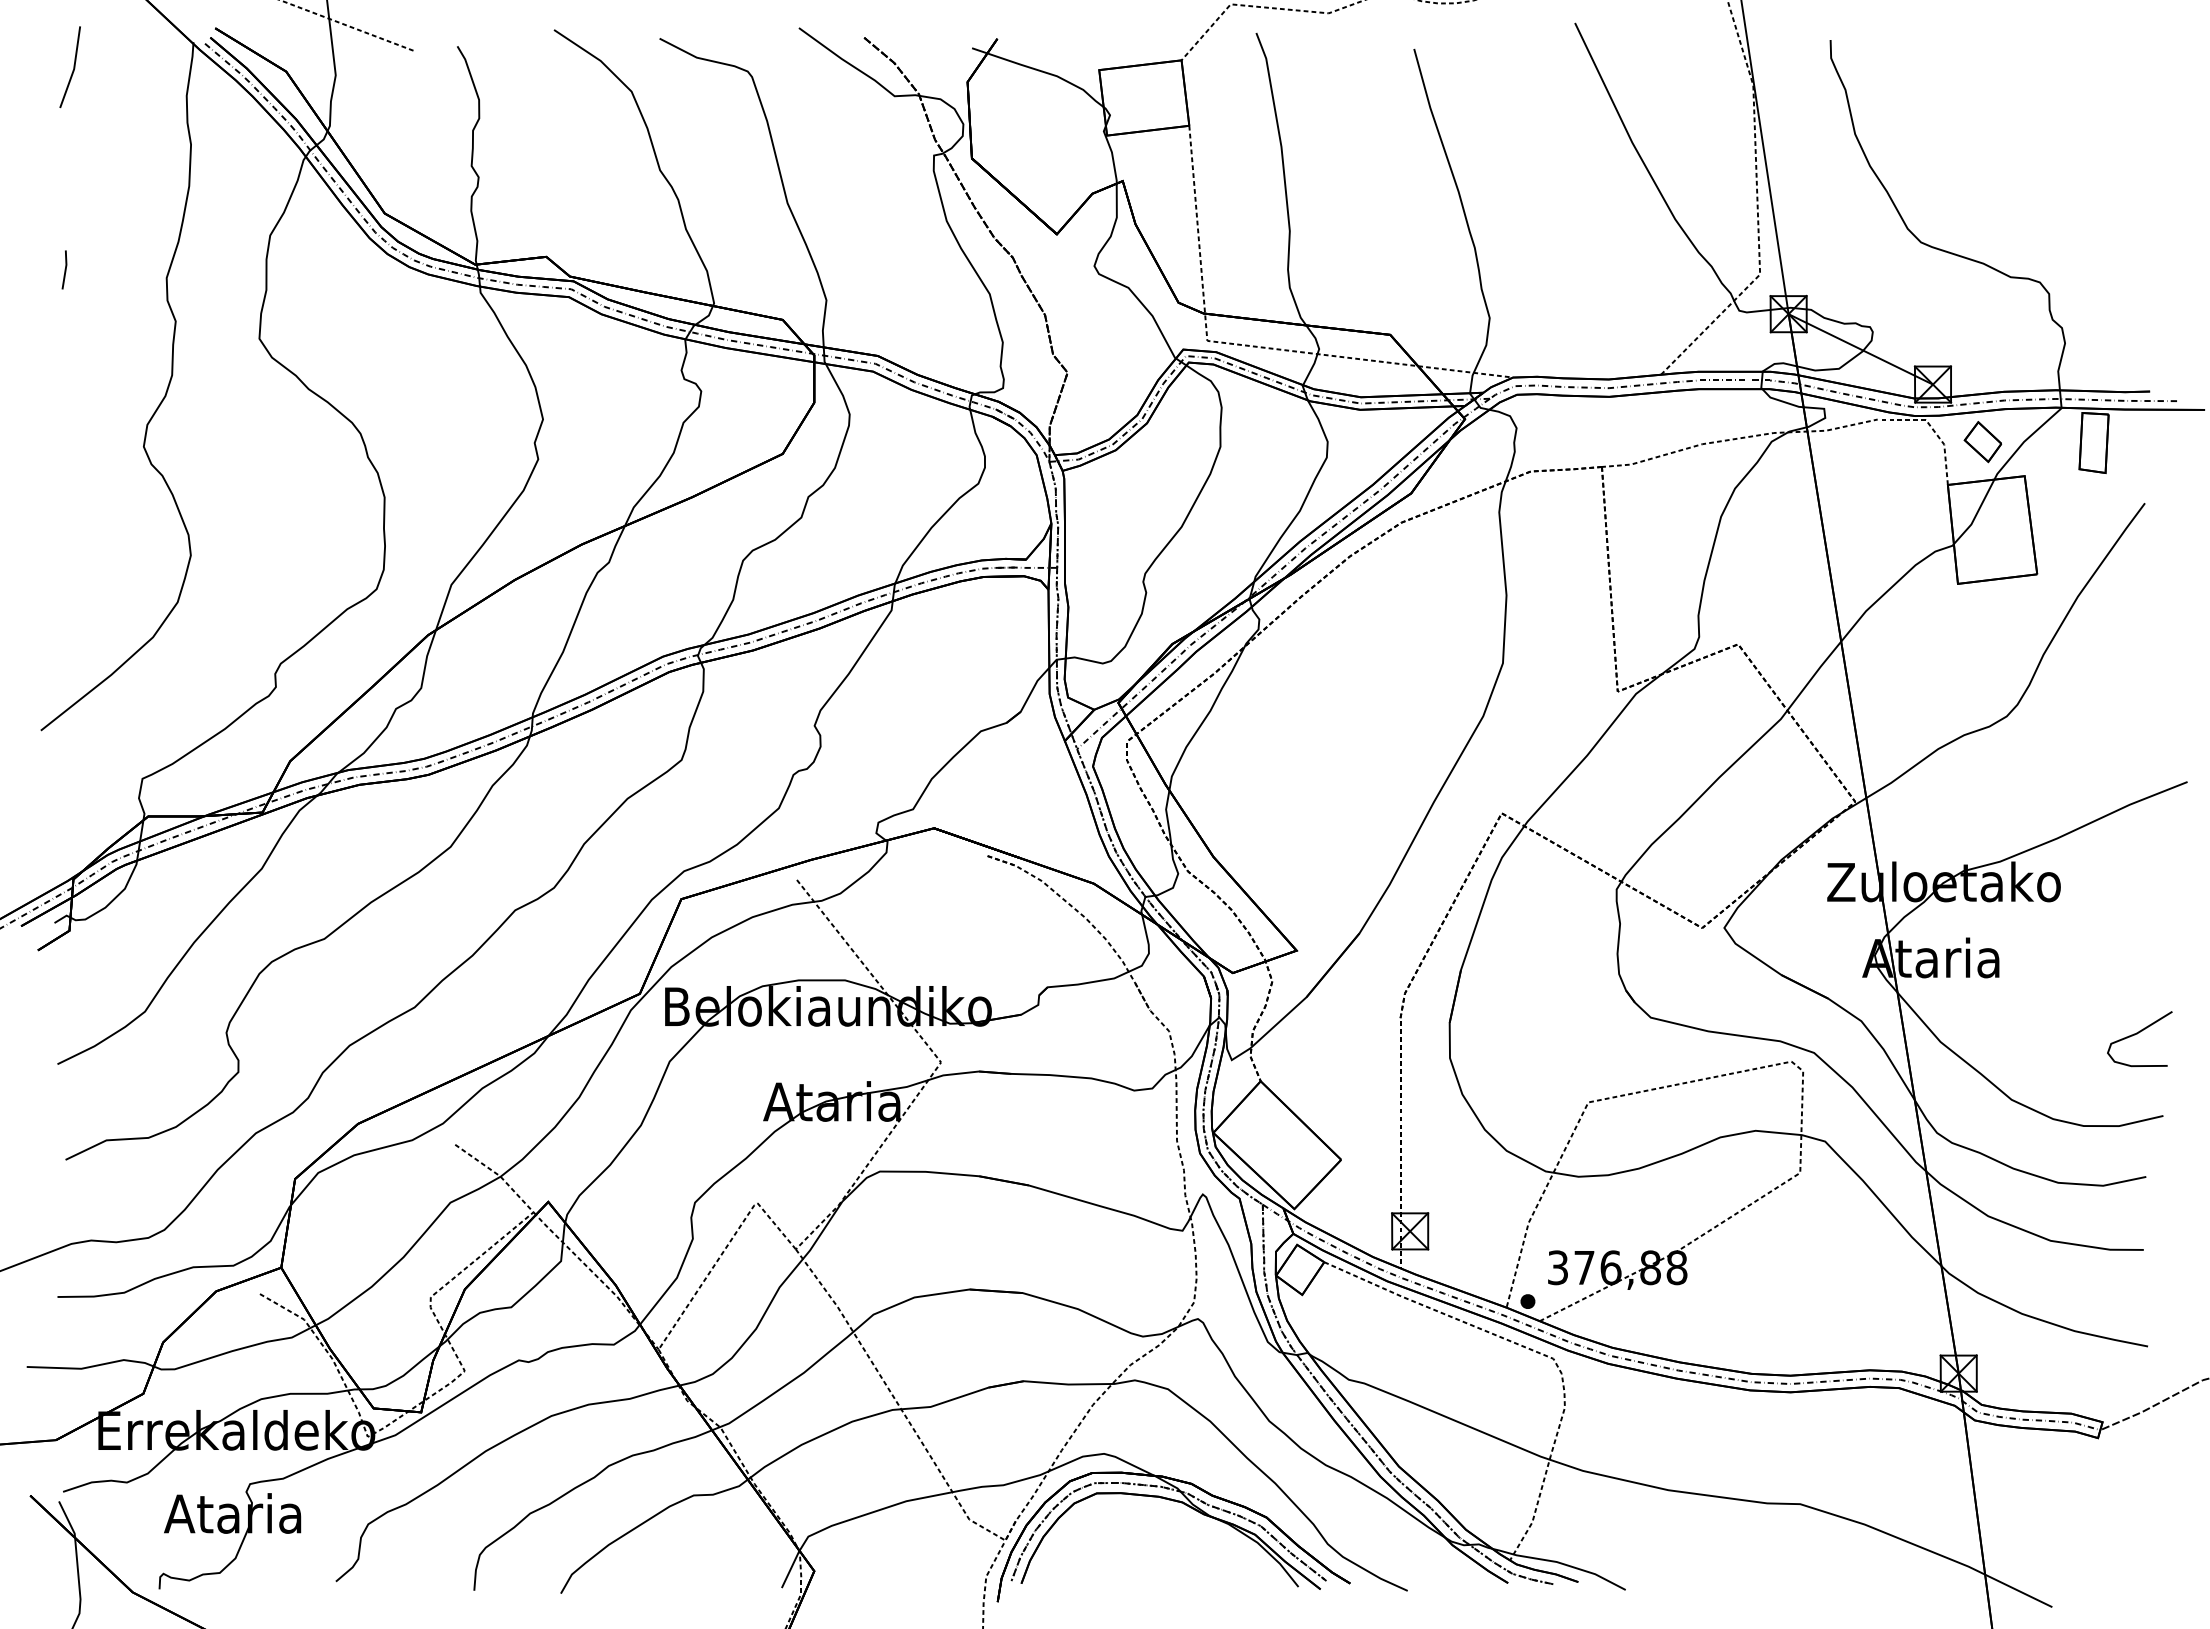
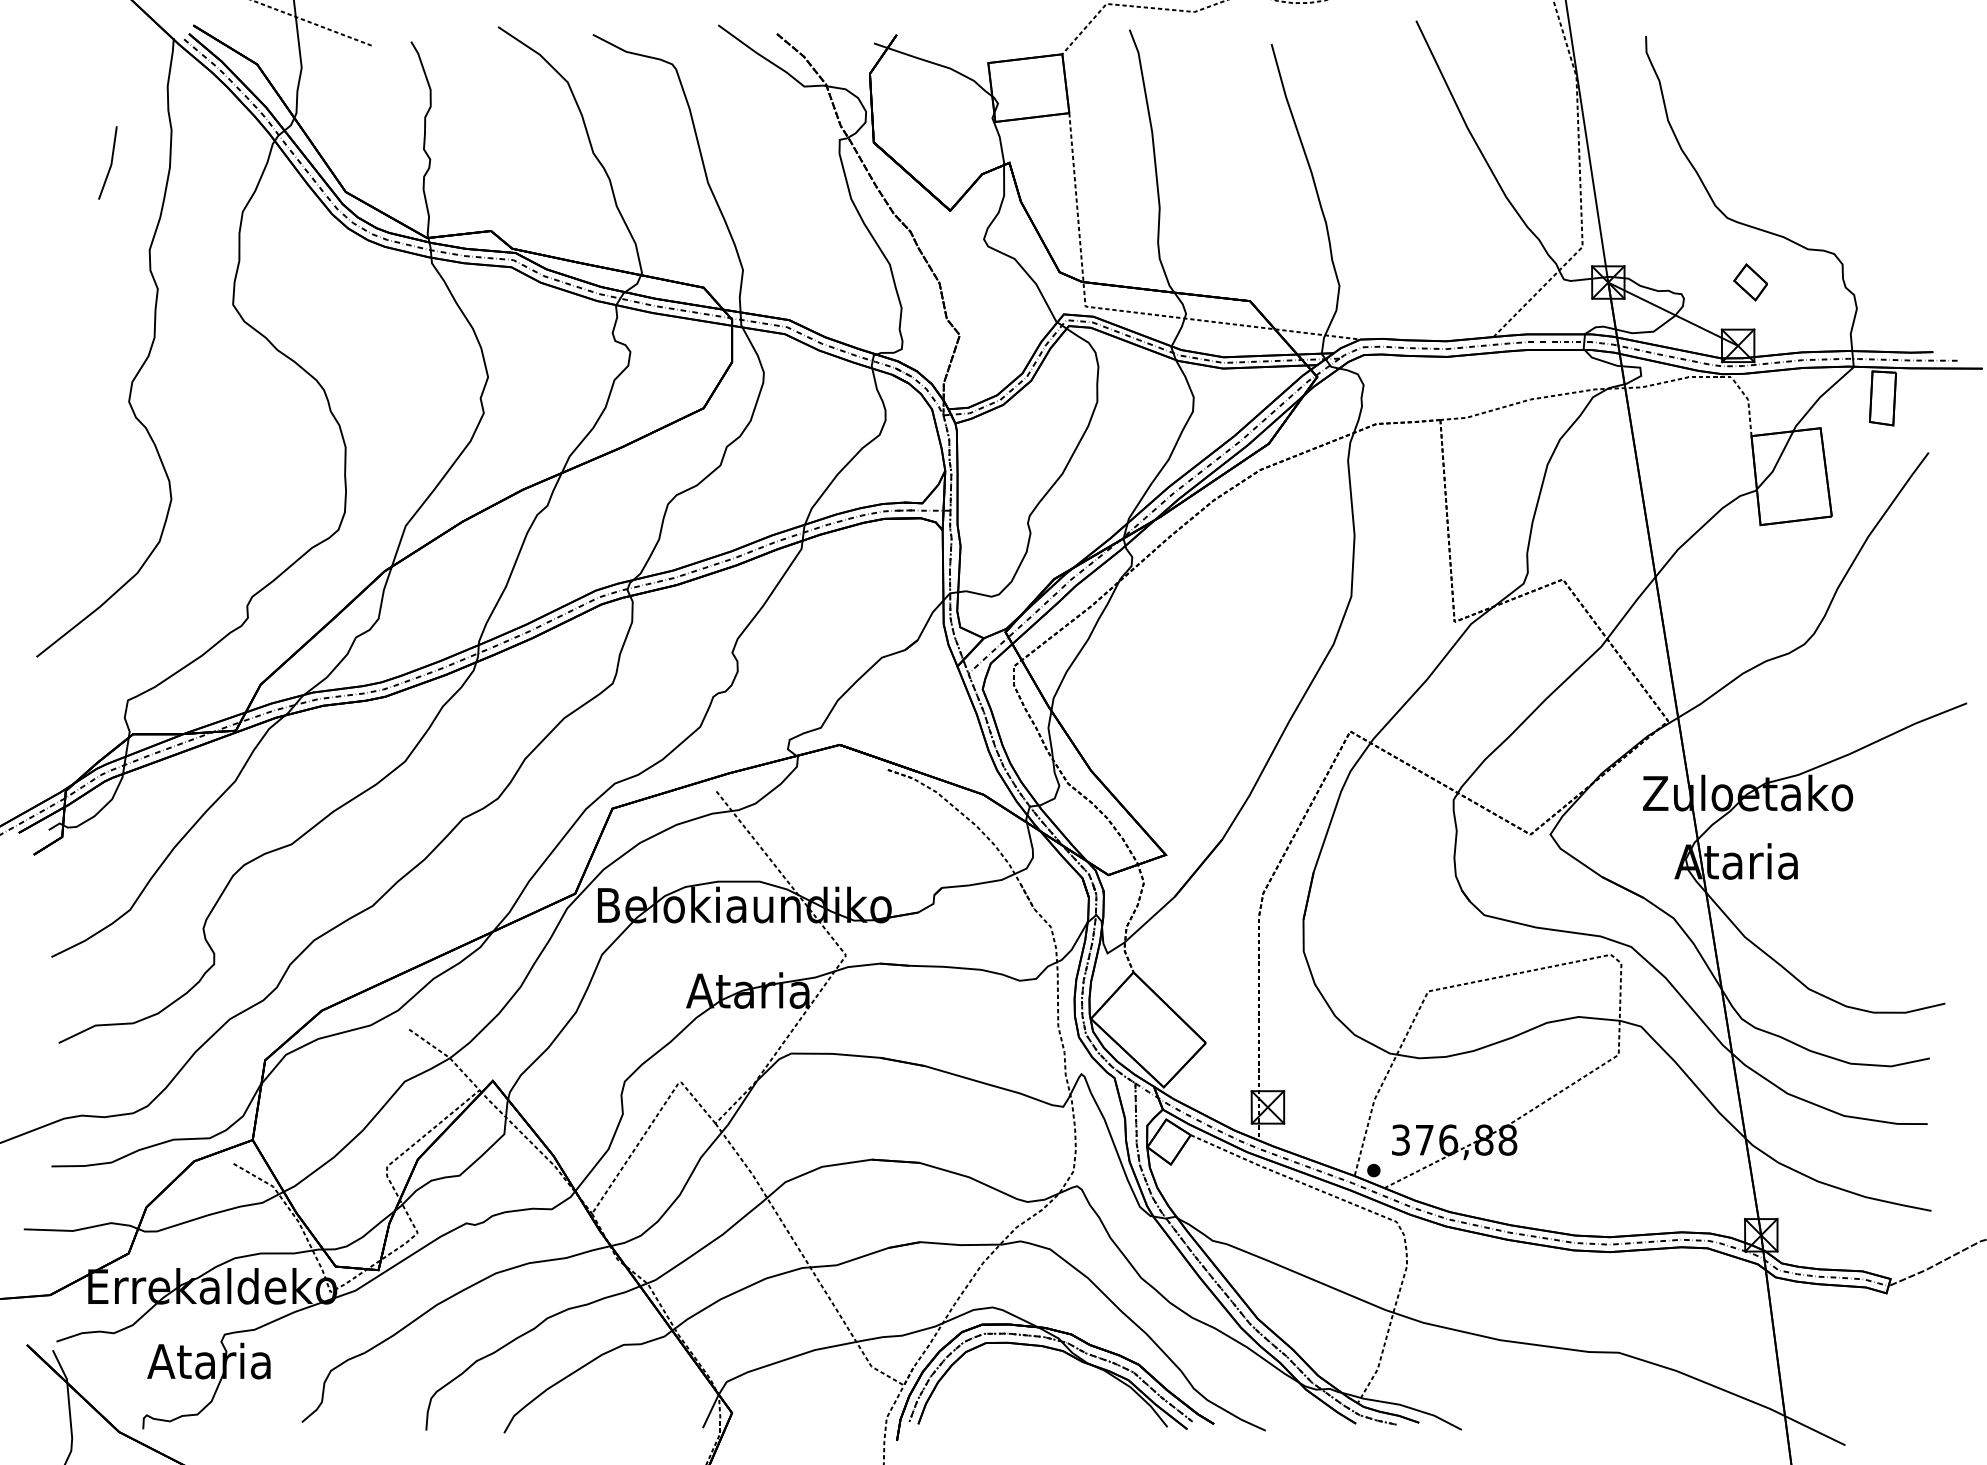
line: (73, 67) -> (110, 163), moved
line: (64, 269) -> (57, 242), removed
part: (1982, 442) -> (1750, 282), moved
curve: (2137, 1034) -> (1922, 930), removed

